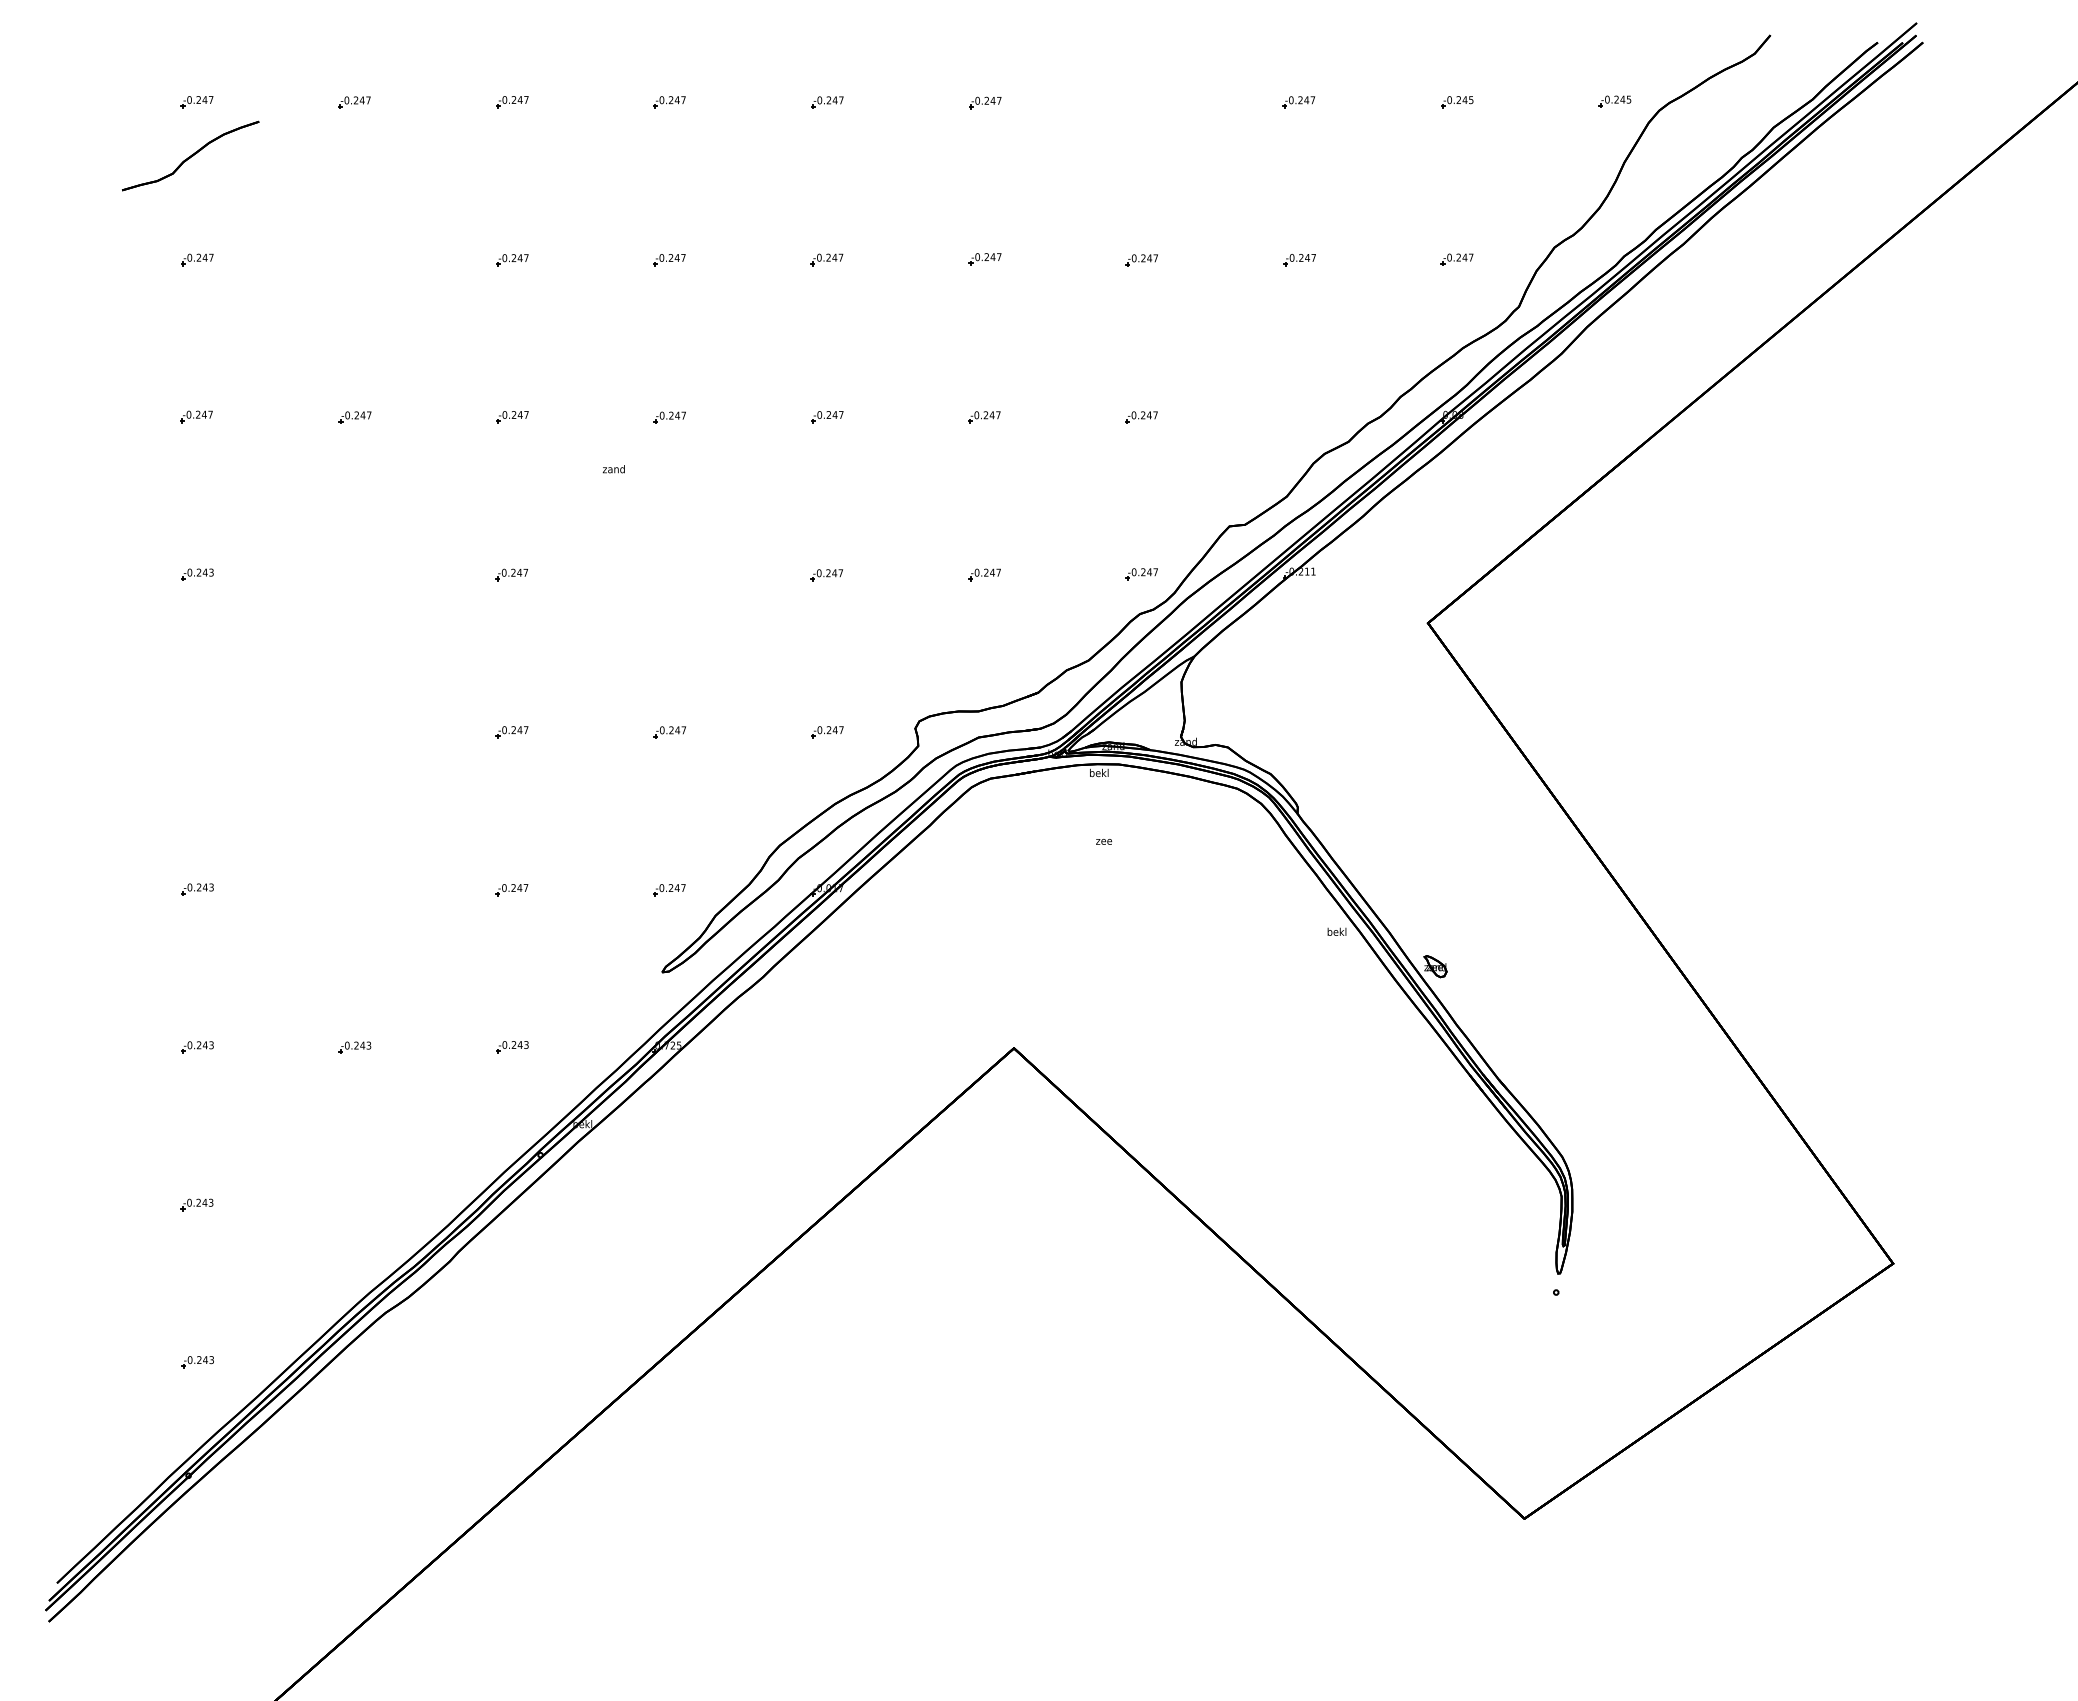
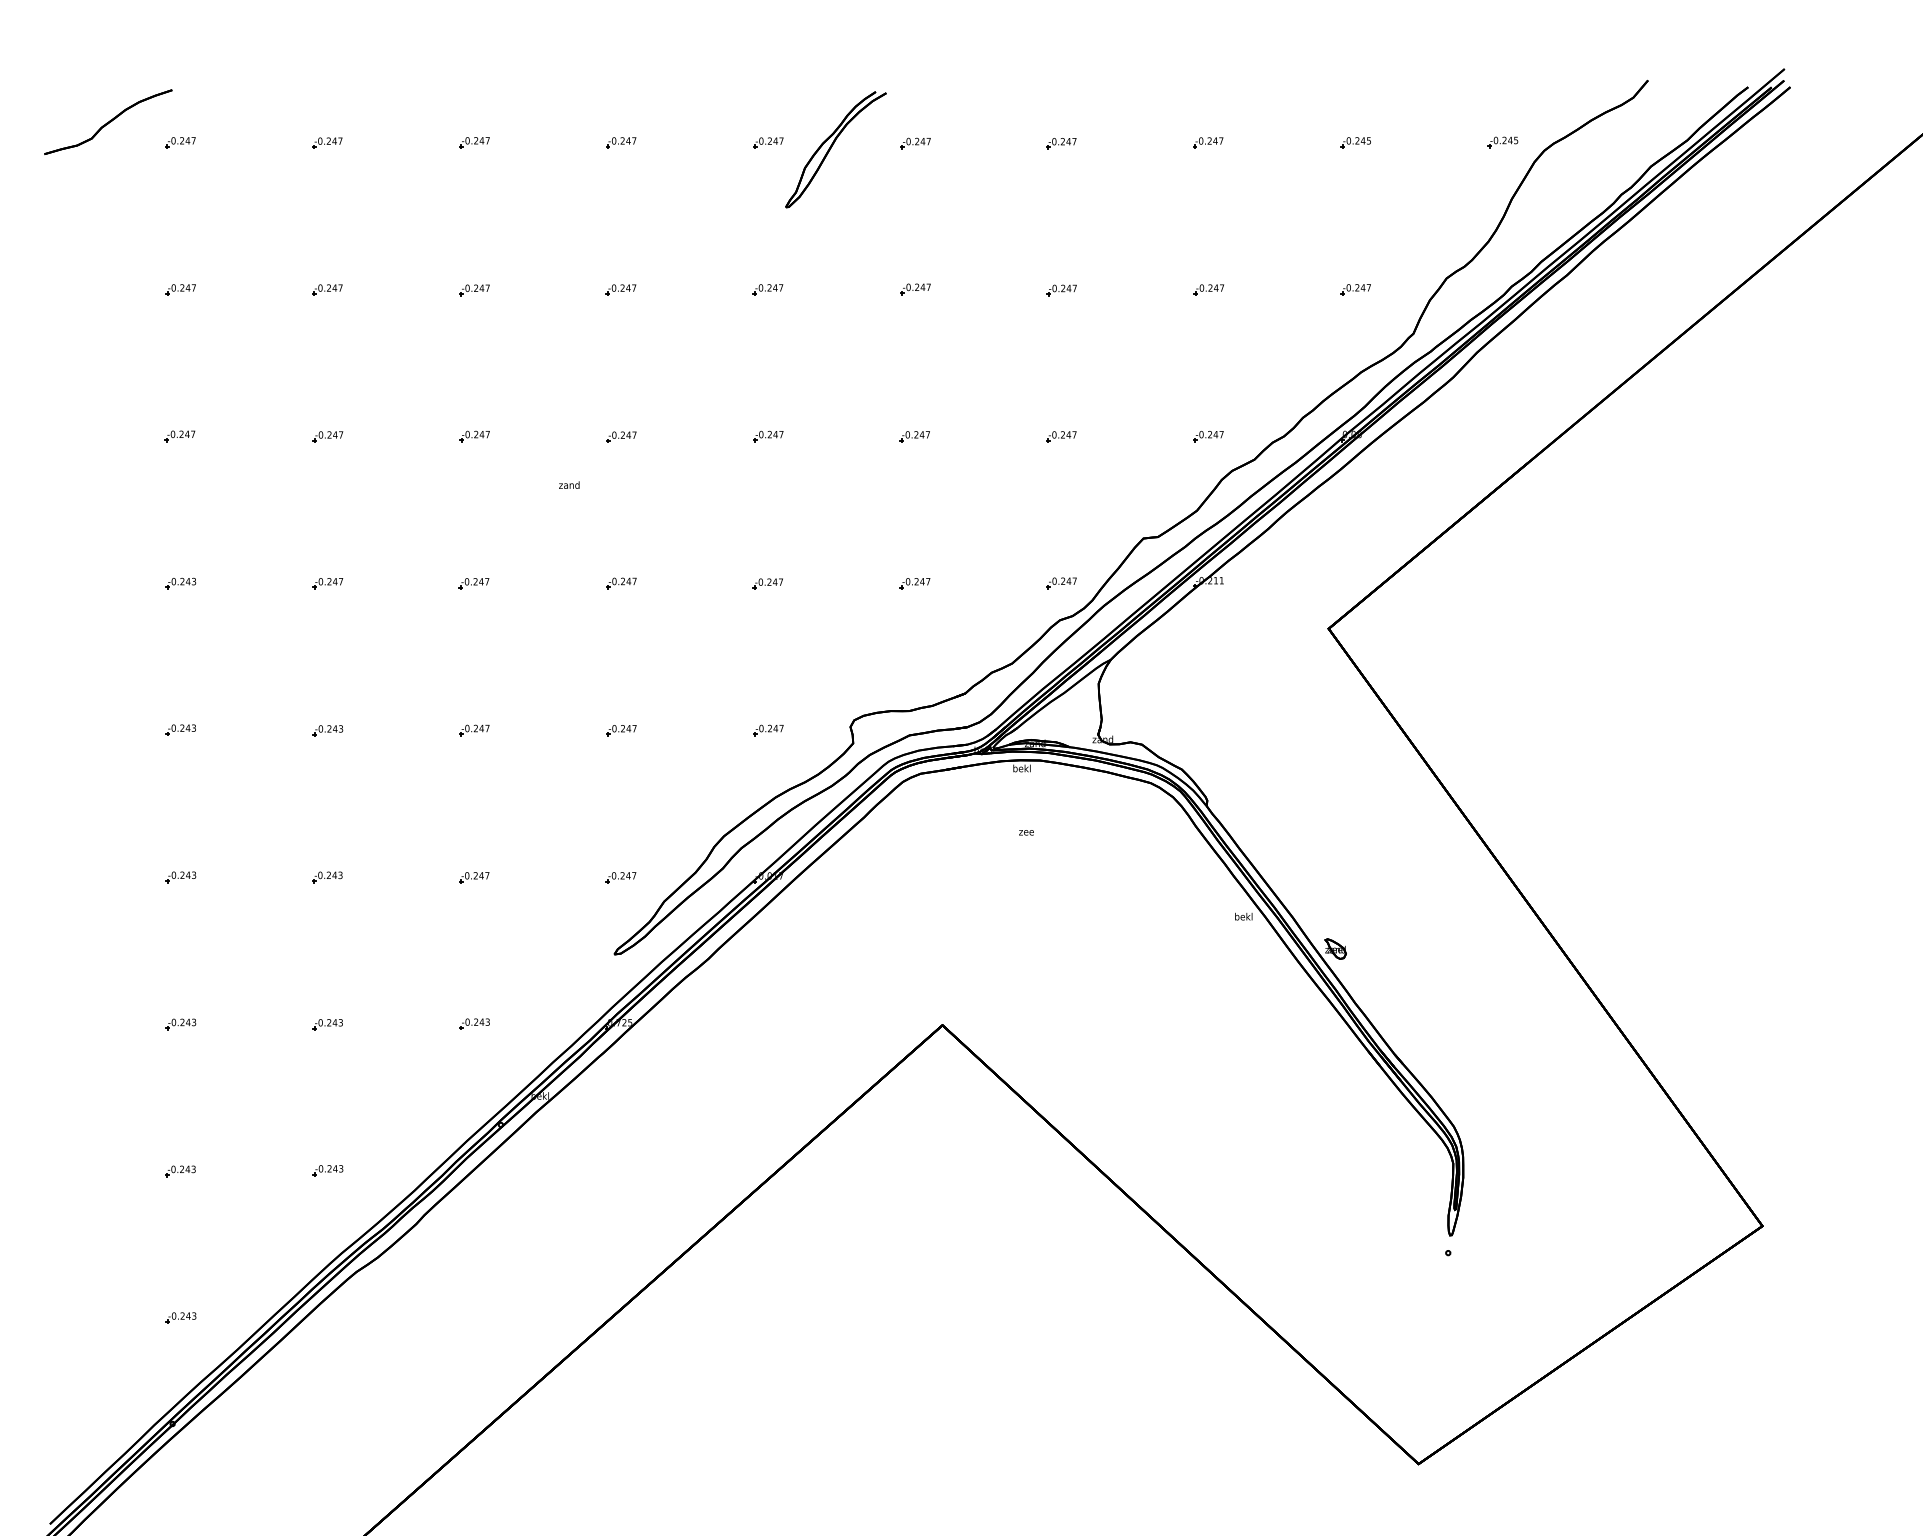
part: (1141, 103) -> (1061, 144), added
part: (899, 109) -> (835, 149), added
part: (190, 155) -> (108, 121), moved
part: (354, 260) -> (327, 290), added
part: (1299, 417) -> (1208, 436), added
part: (354, 574) -> (327, 583), added
part: (669, 574) -> (621, 583), added
part: (197, 731) -> (180, 729), added
part: (354, 732) -> (327, 730), added
part: (354, 889) -> (327, 877), added
part: (355, 1204) -> (328, 1170), added

